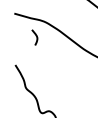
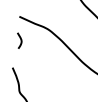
curve: (35, 36) -> (20, 39), moved

